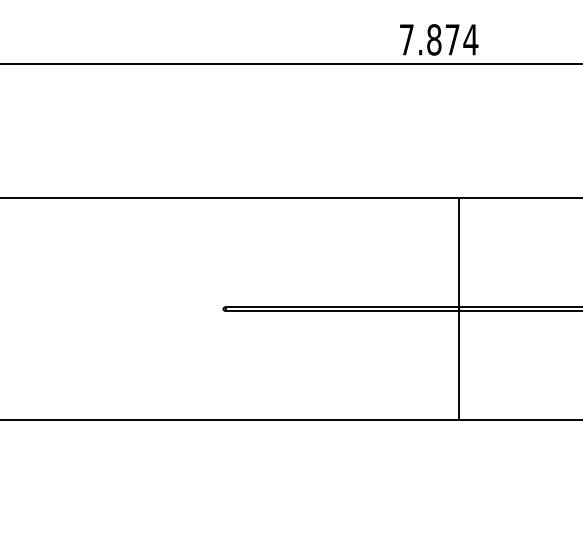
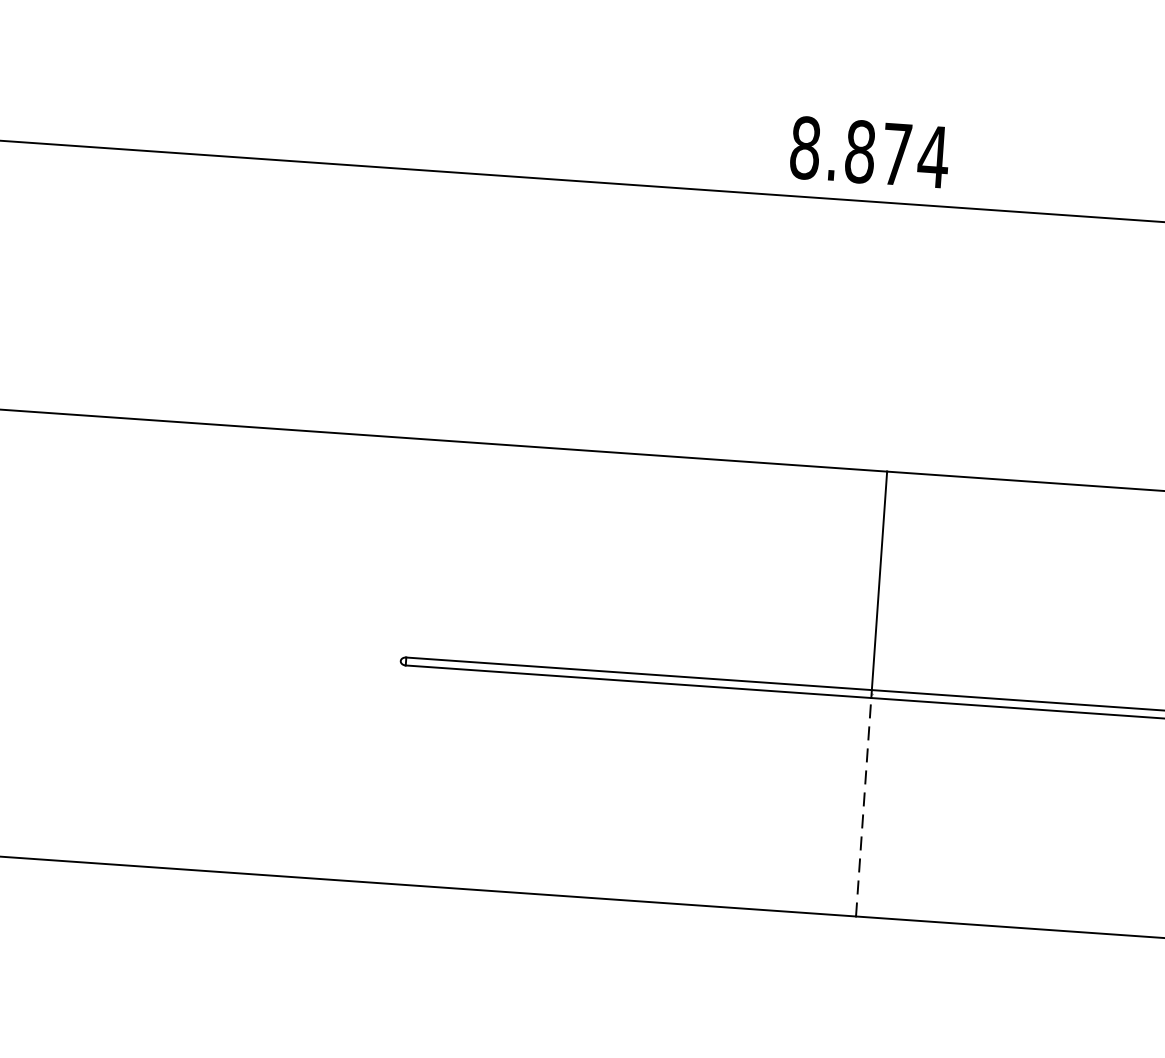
text: (406, 39) -> (804, 147), 7.874 -> 8.874
line: (458, 365) -> (863, 806), solid -> dashed

